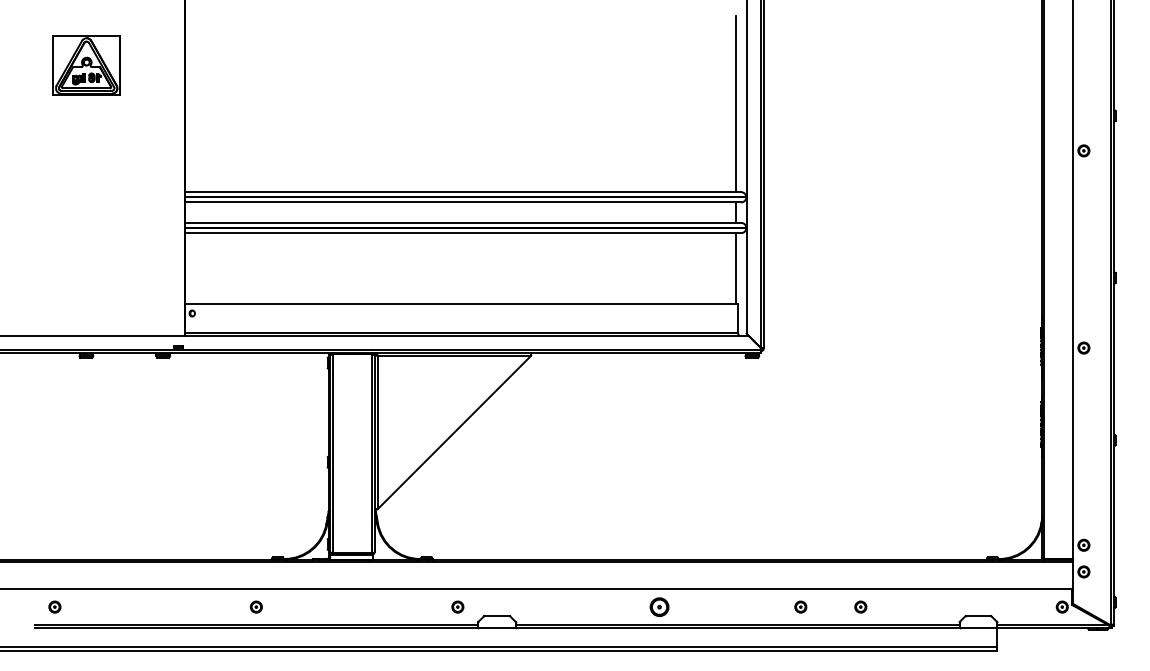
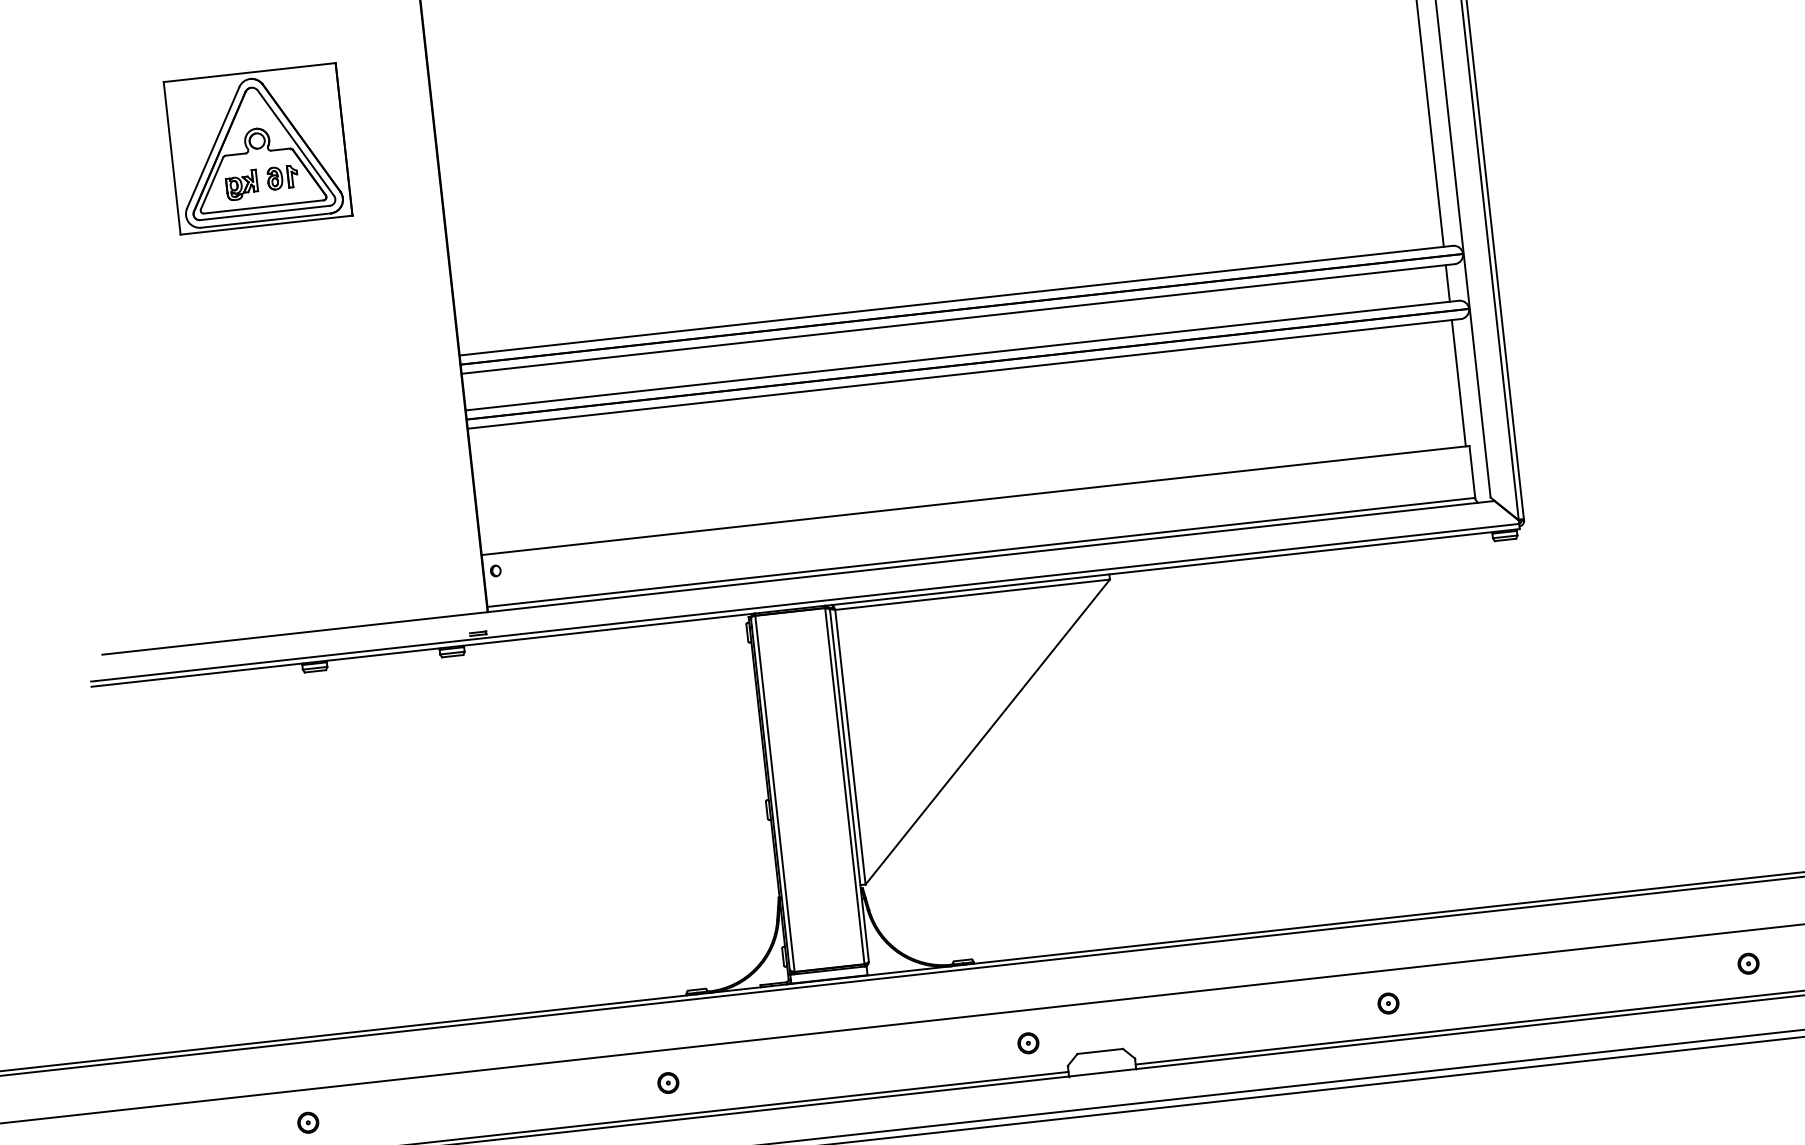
part: (86, 65) -> (257, 148), size x1.43
part: (658, 606) -> (1386, 1002), size x0.62
part: (800, 606) -> (1640, 974), removed

